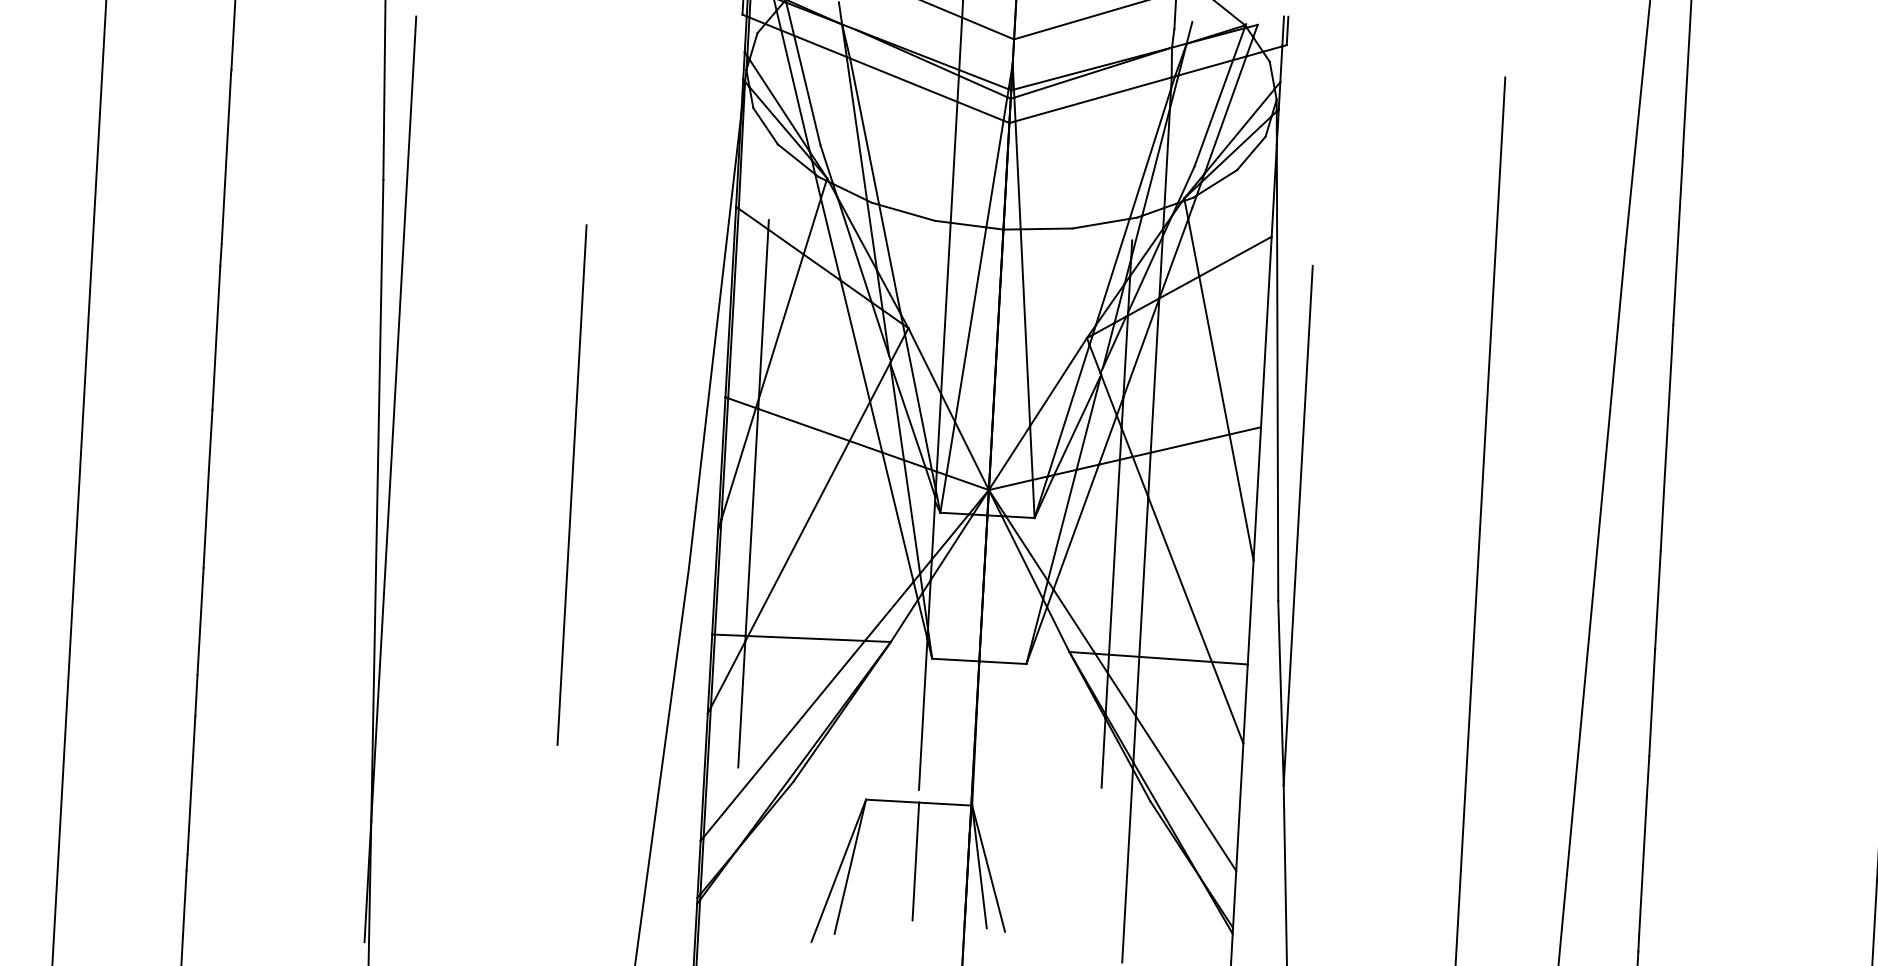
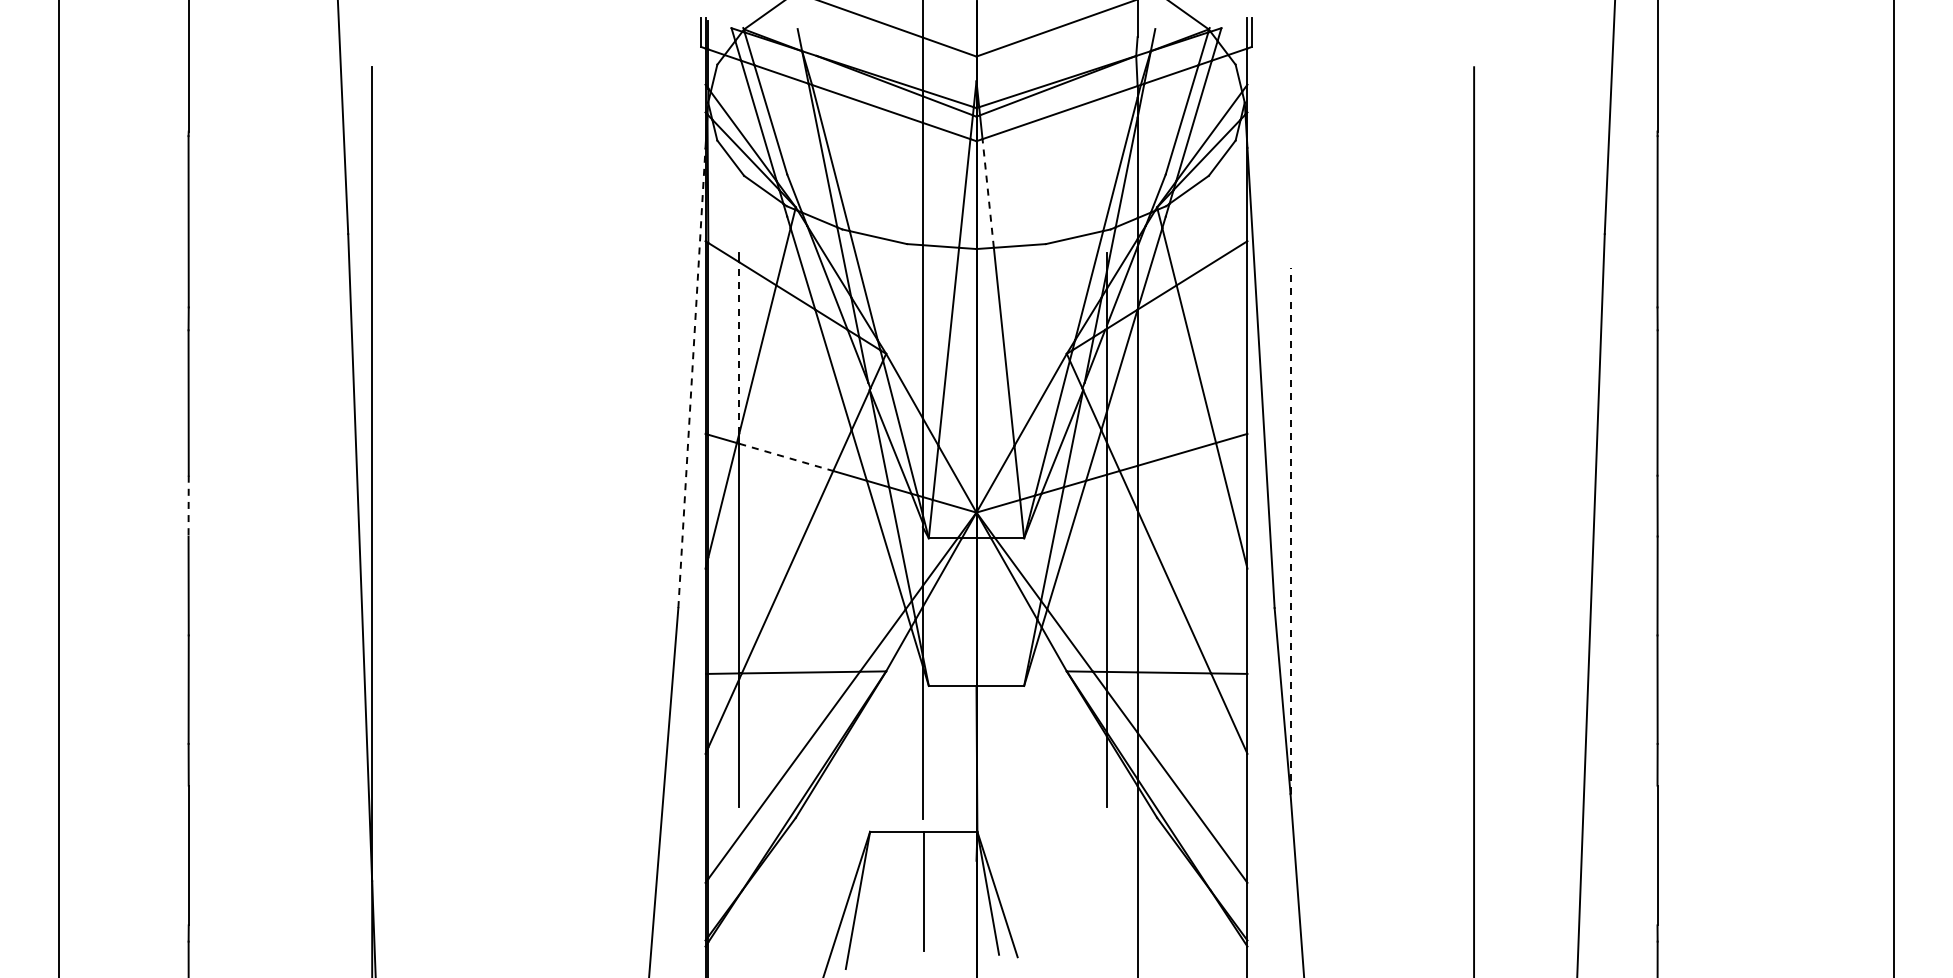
line: (1018, 175) -> (988, 193), solid -> dashed
line: (763, 313) -> (739, 347), solid -> dashed
line: (714, 340) -> (691, 377), solid -> dashed
line: (804, 425) -> (786, 457), solid -> dashed
line: (210, 440) -> (188, 506), solid -> dashed
line: (571, 485) -> (555, 531), removed
line: (1298, 526) -> (1290, 531), solid -> dashed

